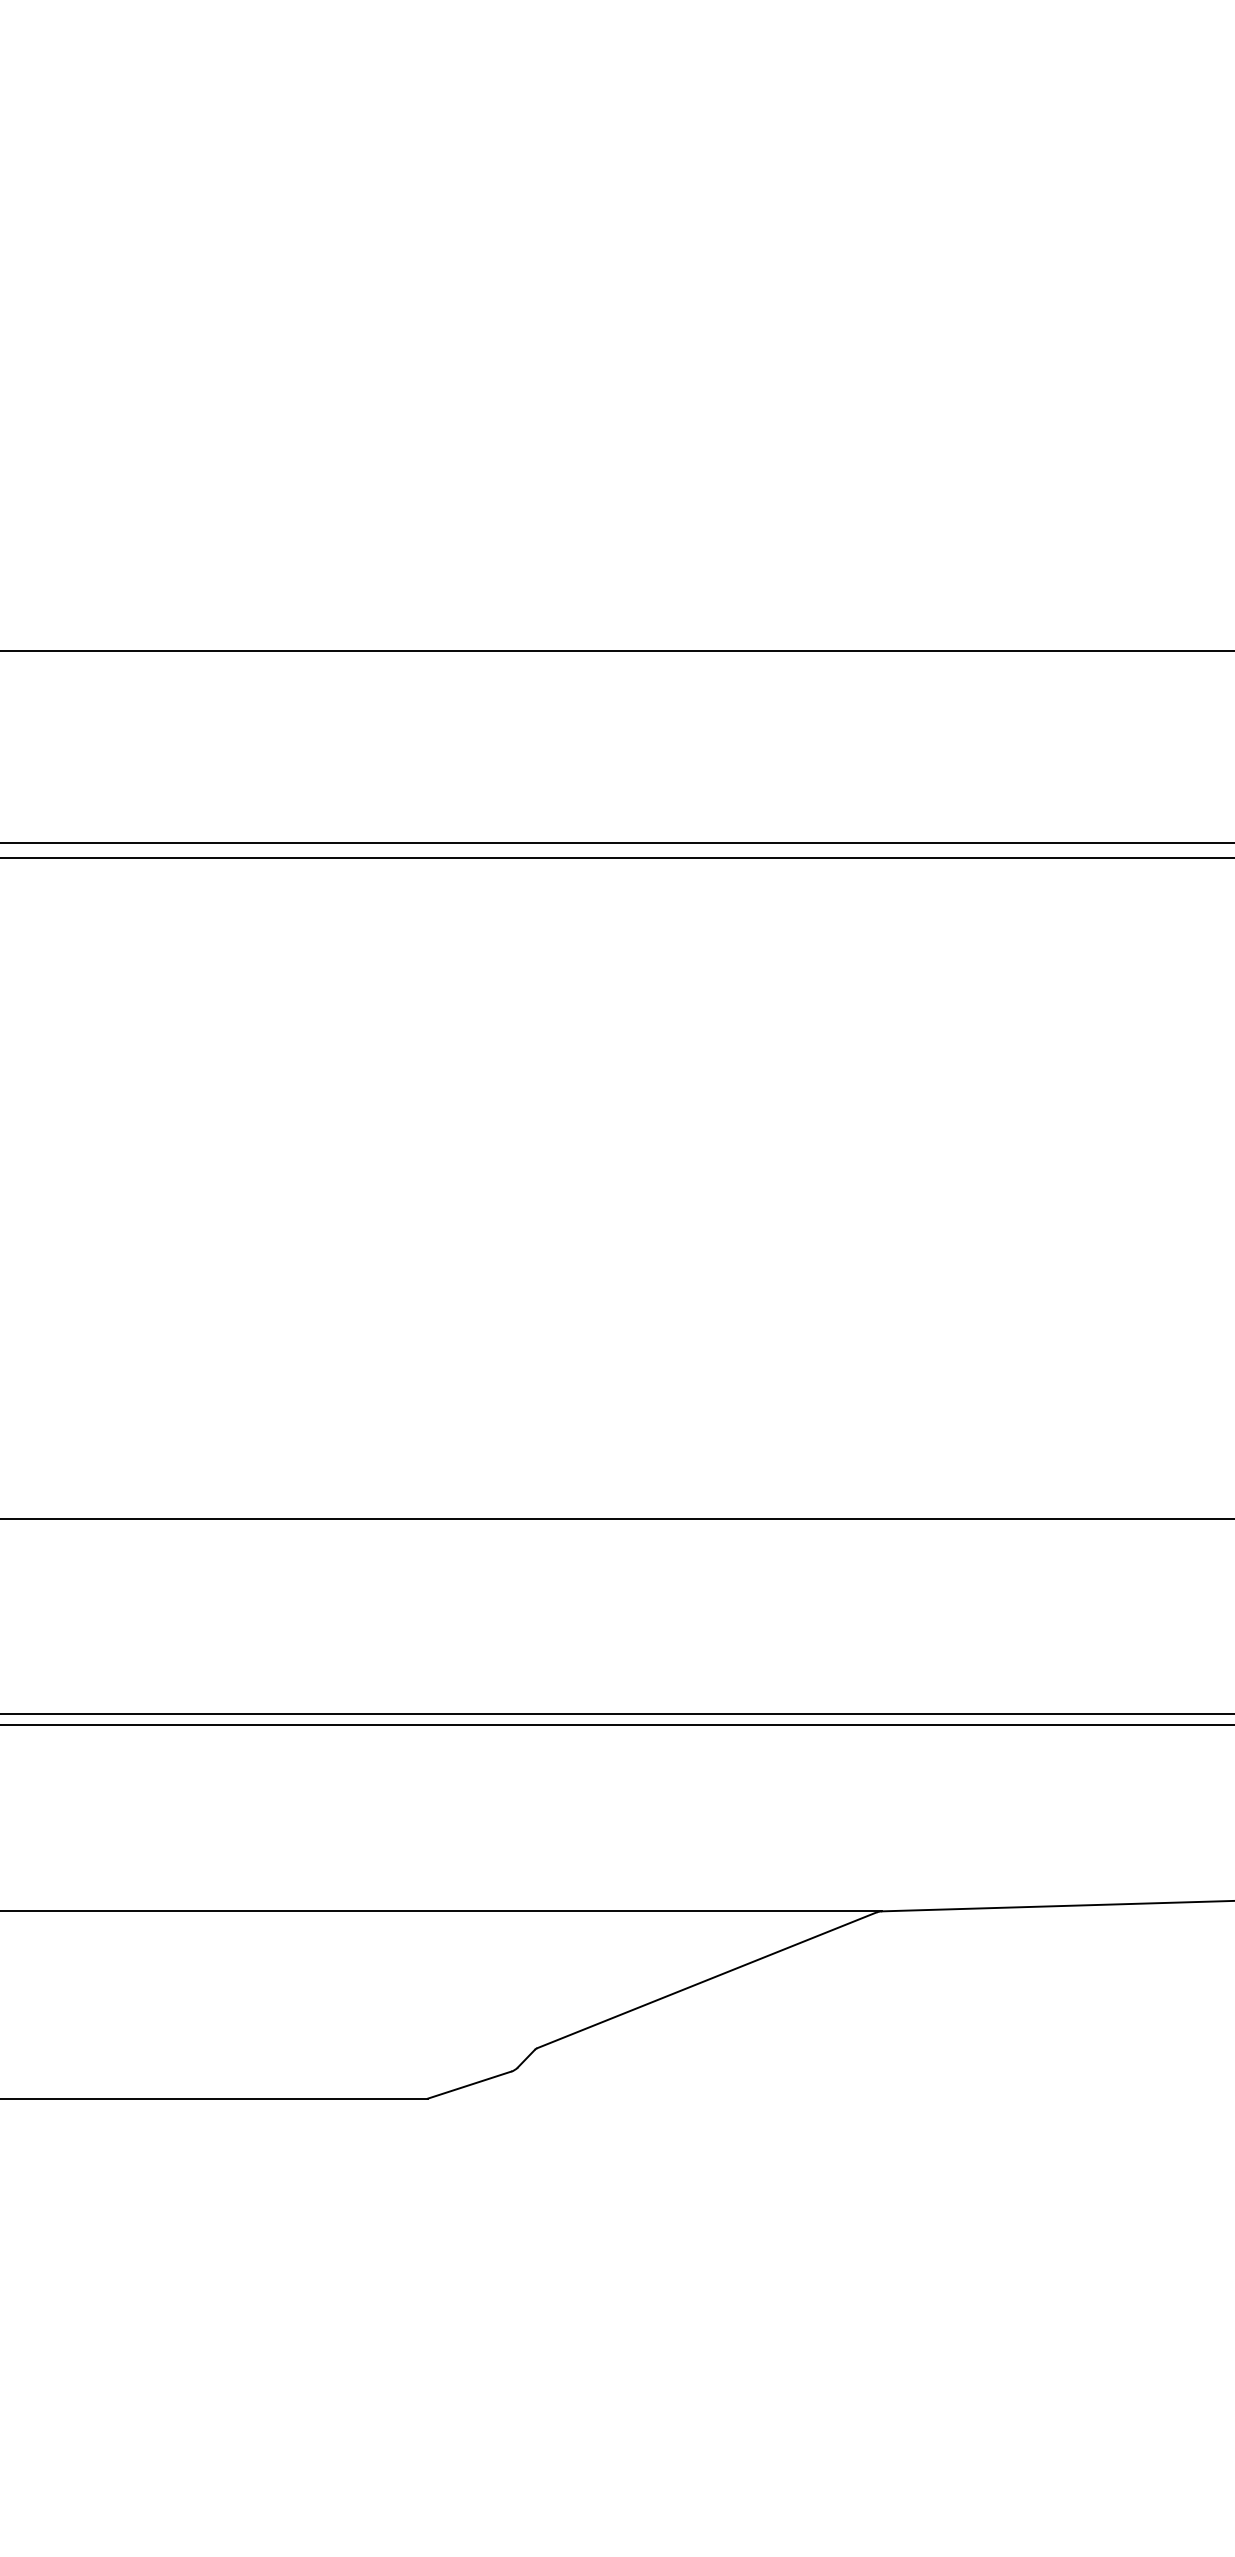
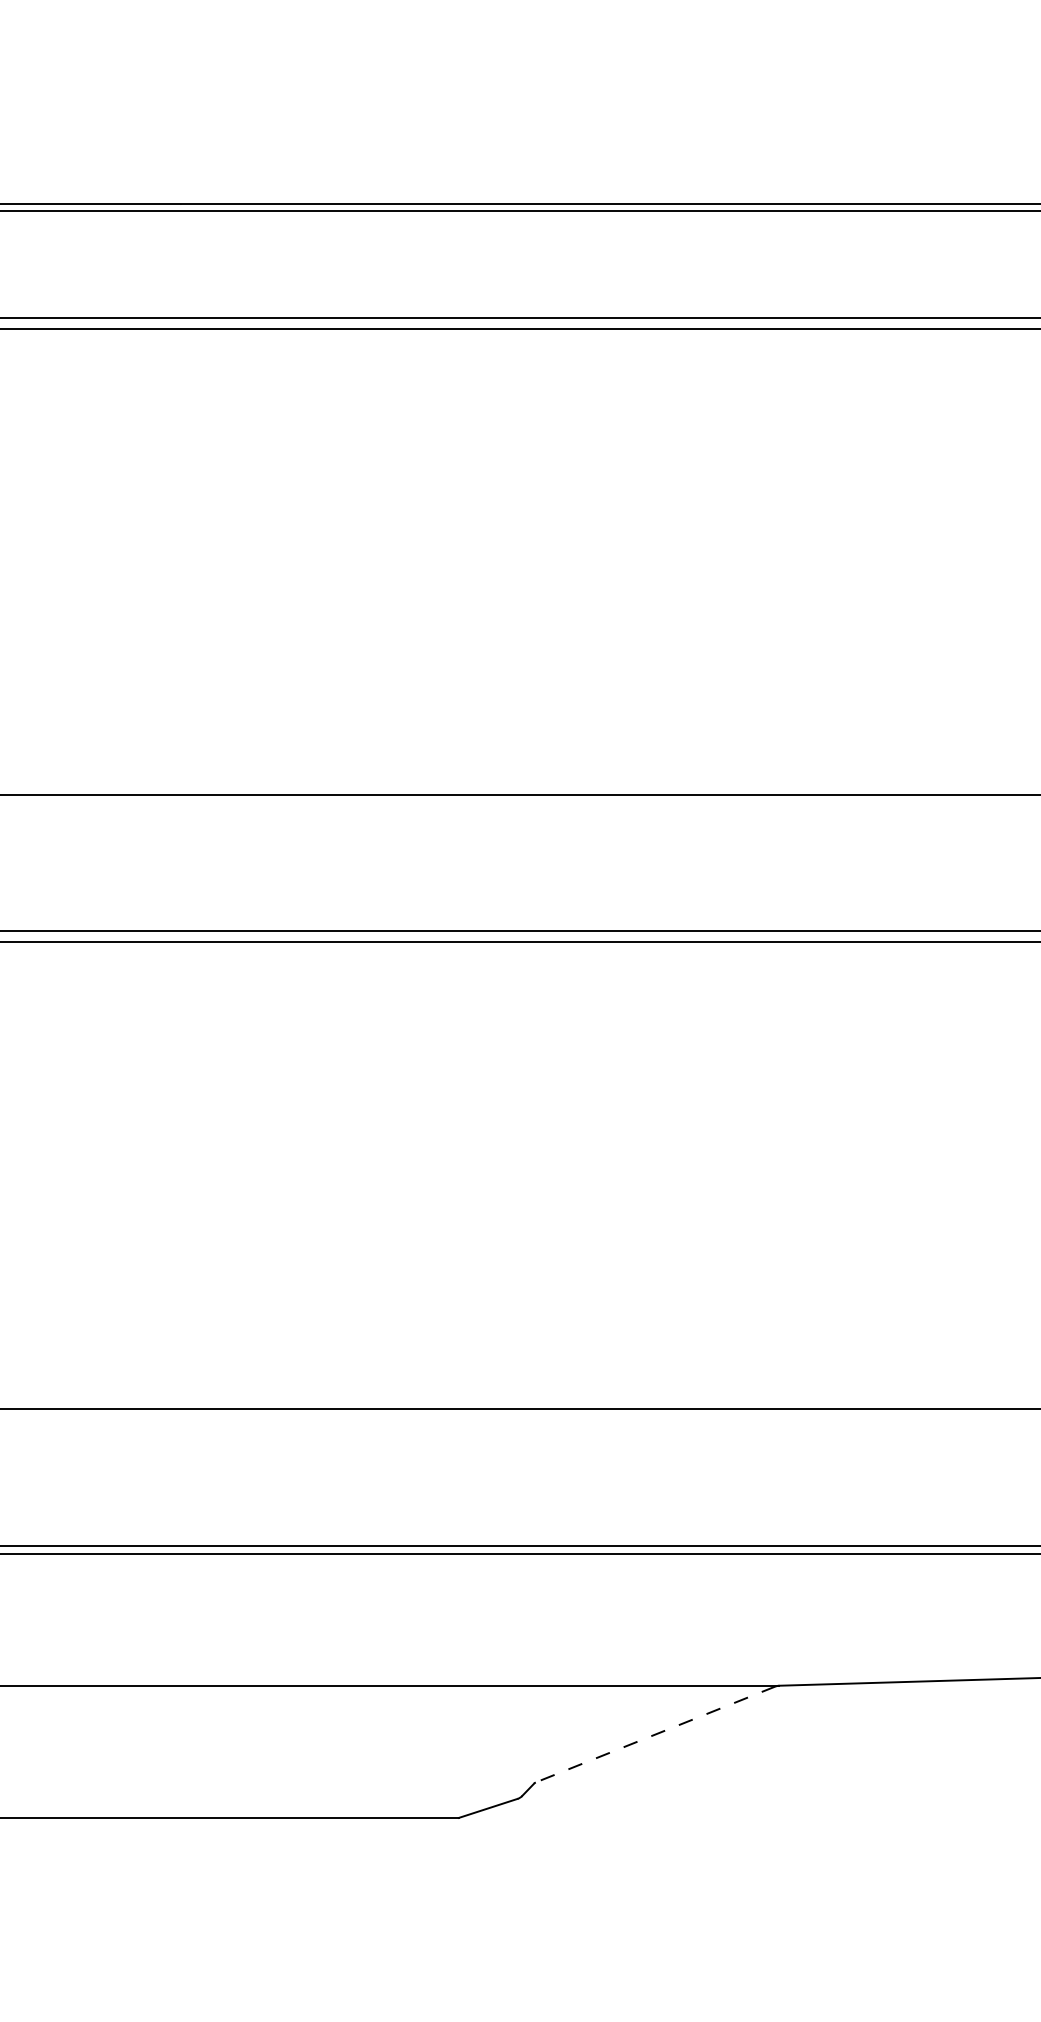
line: (706, 1980) -> (655, 1734), solid -> dashed

